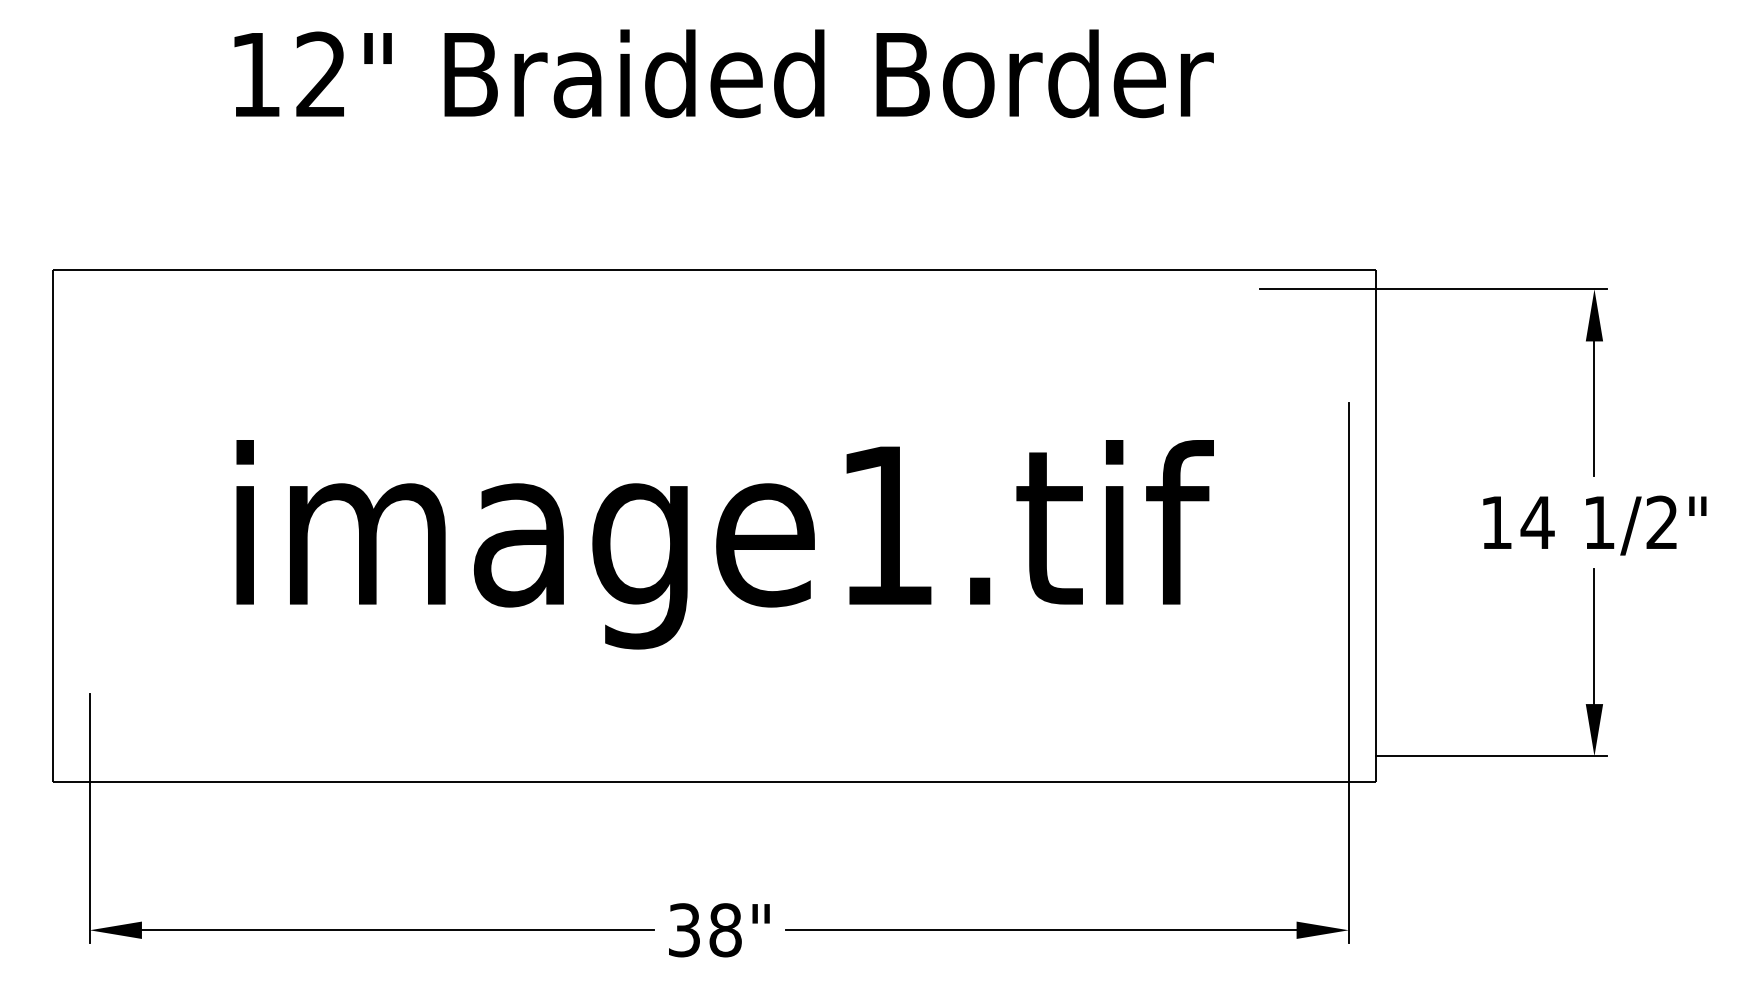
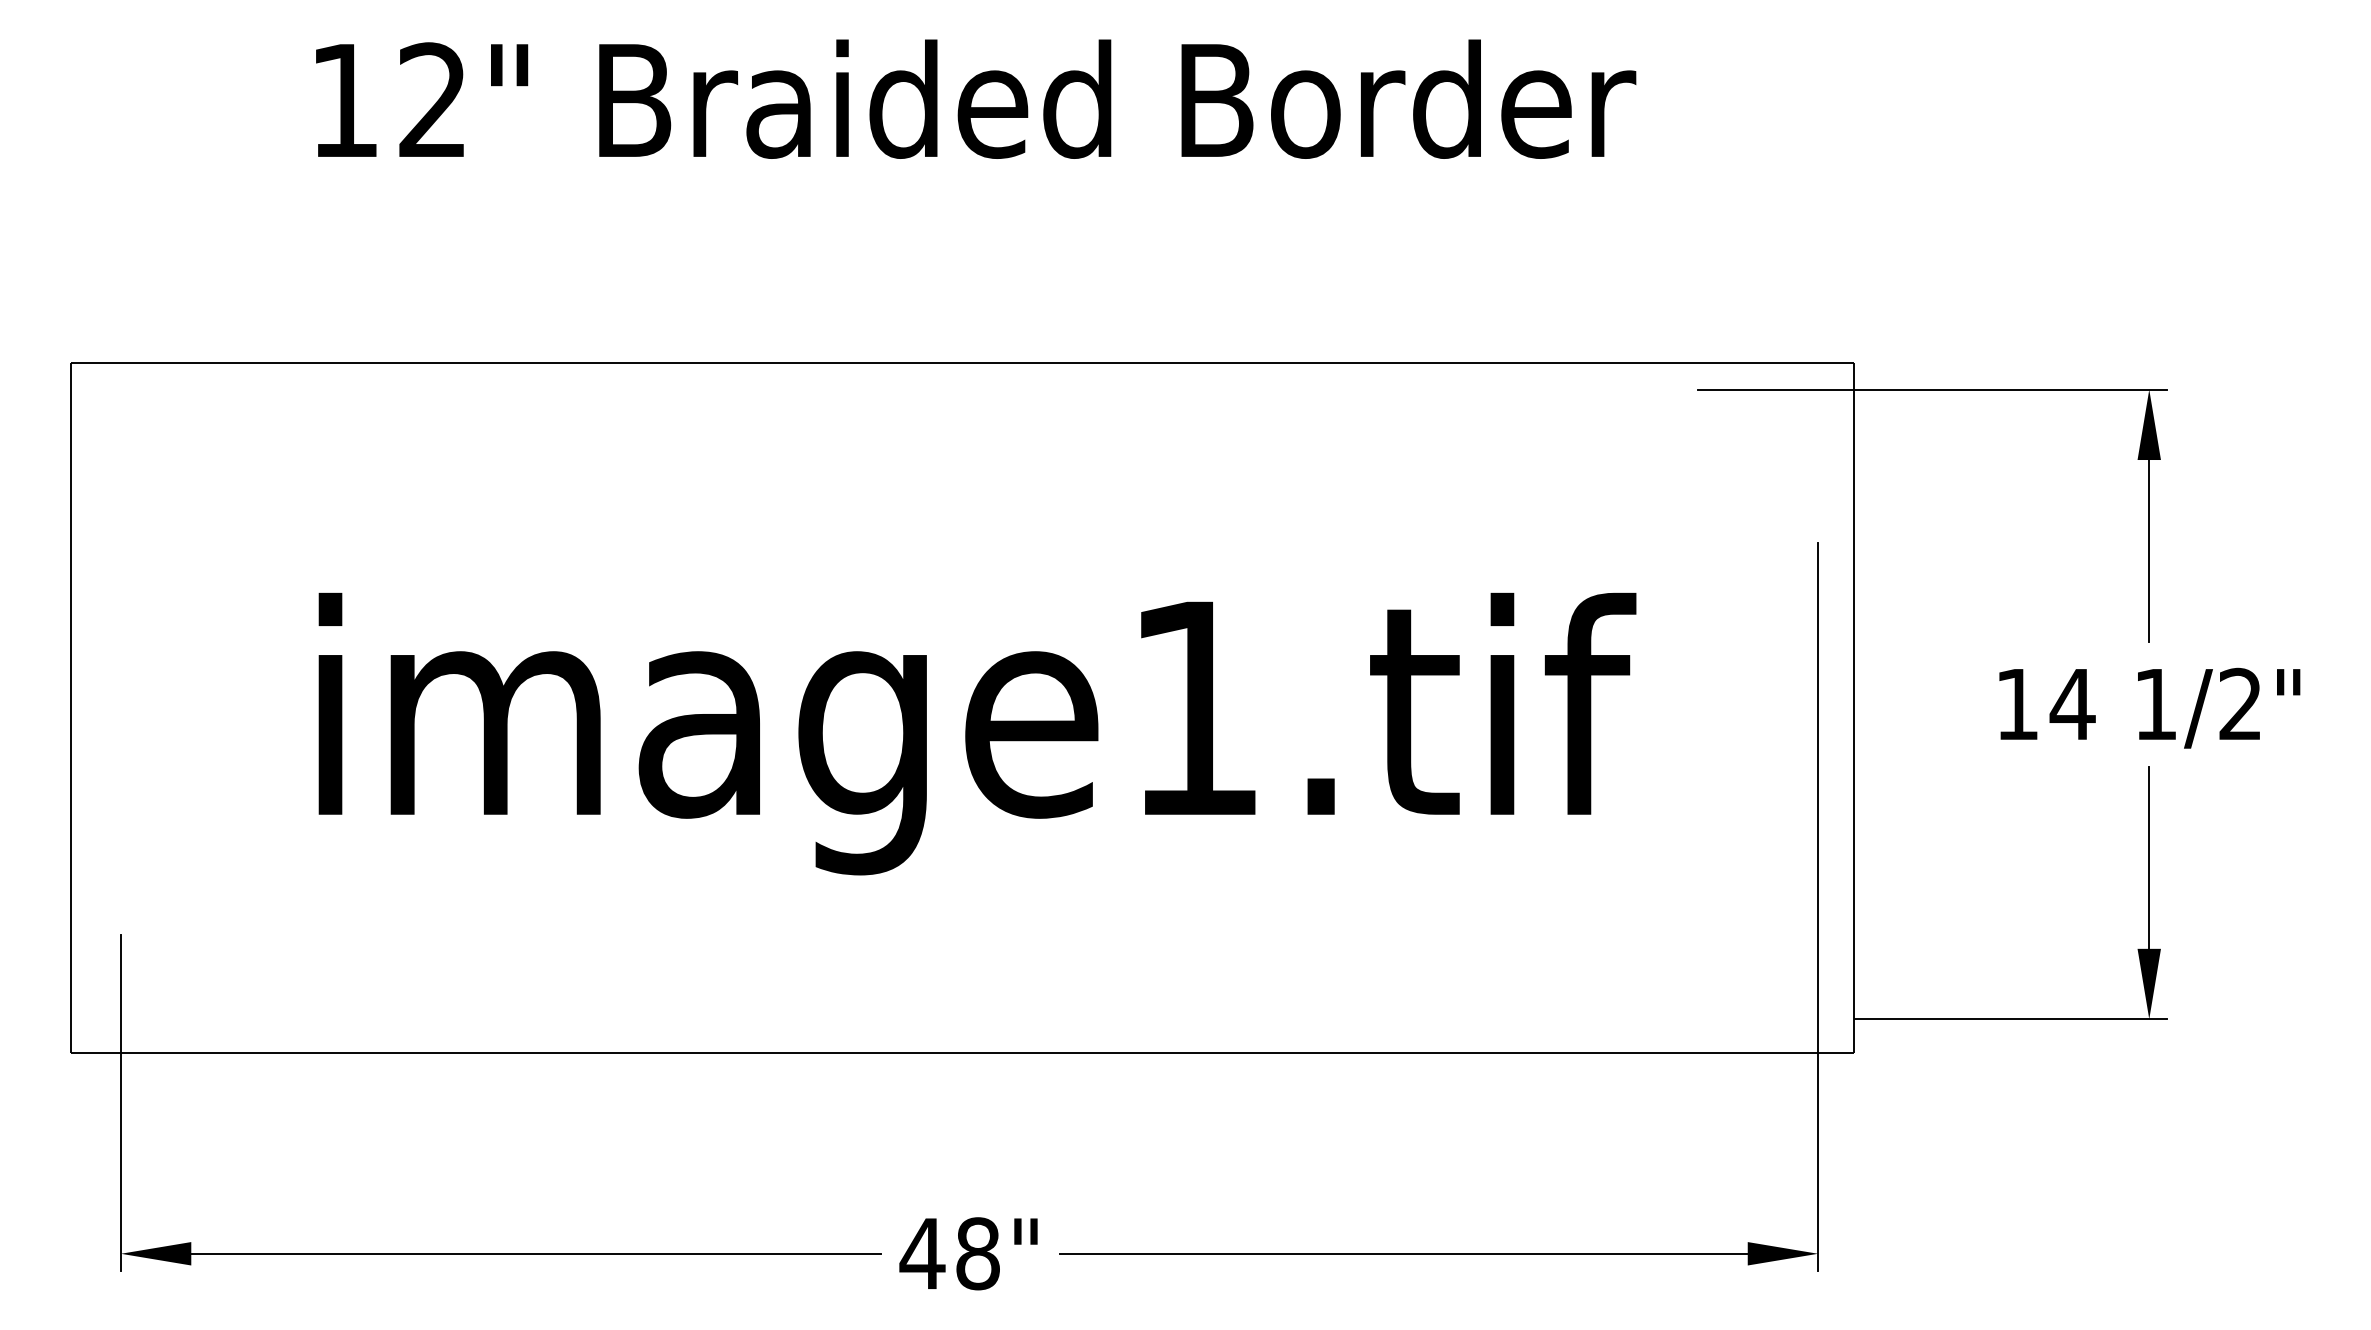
text: (684, 930) -> (922, 1254), 38" -> 48"

